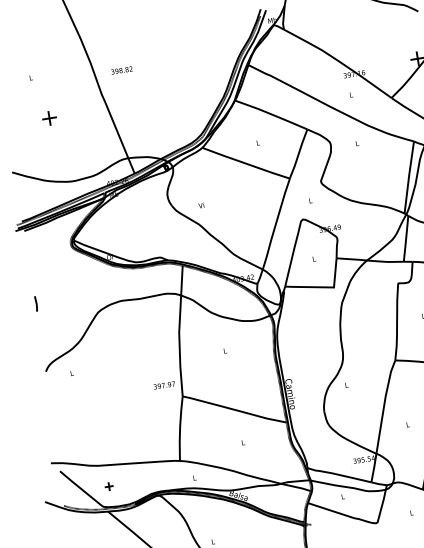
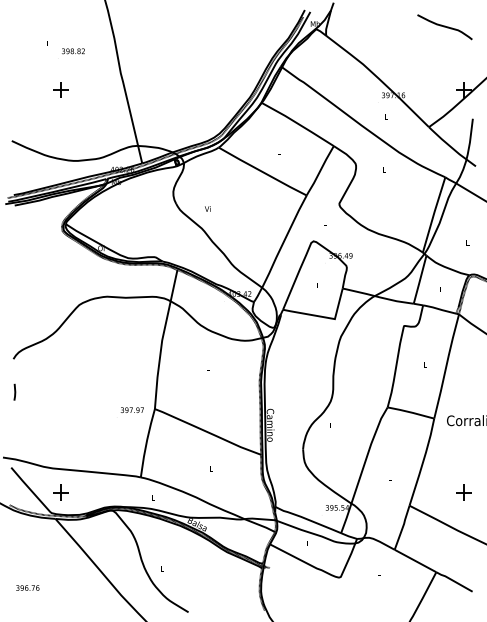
text: (122, 70) -> (73, 51), moved
line: (35, 303) -> (14, 391), moved
text: (163, 384) -> (131, 409), moved
part: (108, 486) -> (60, 492), size x1.67

